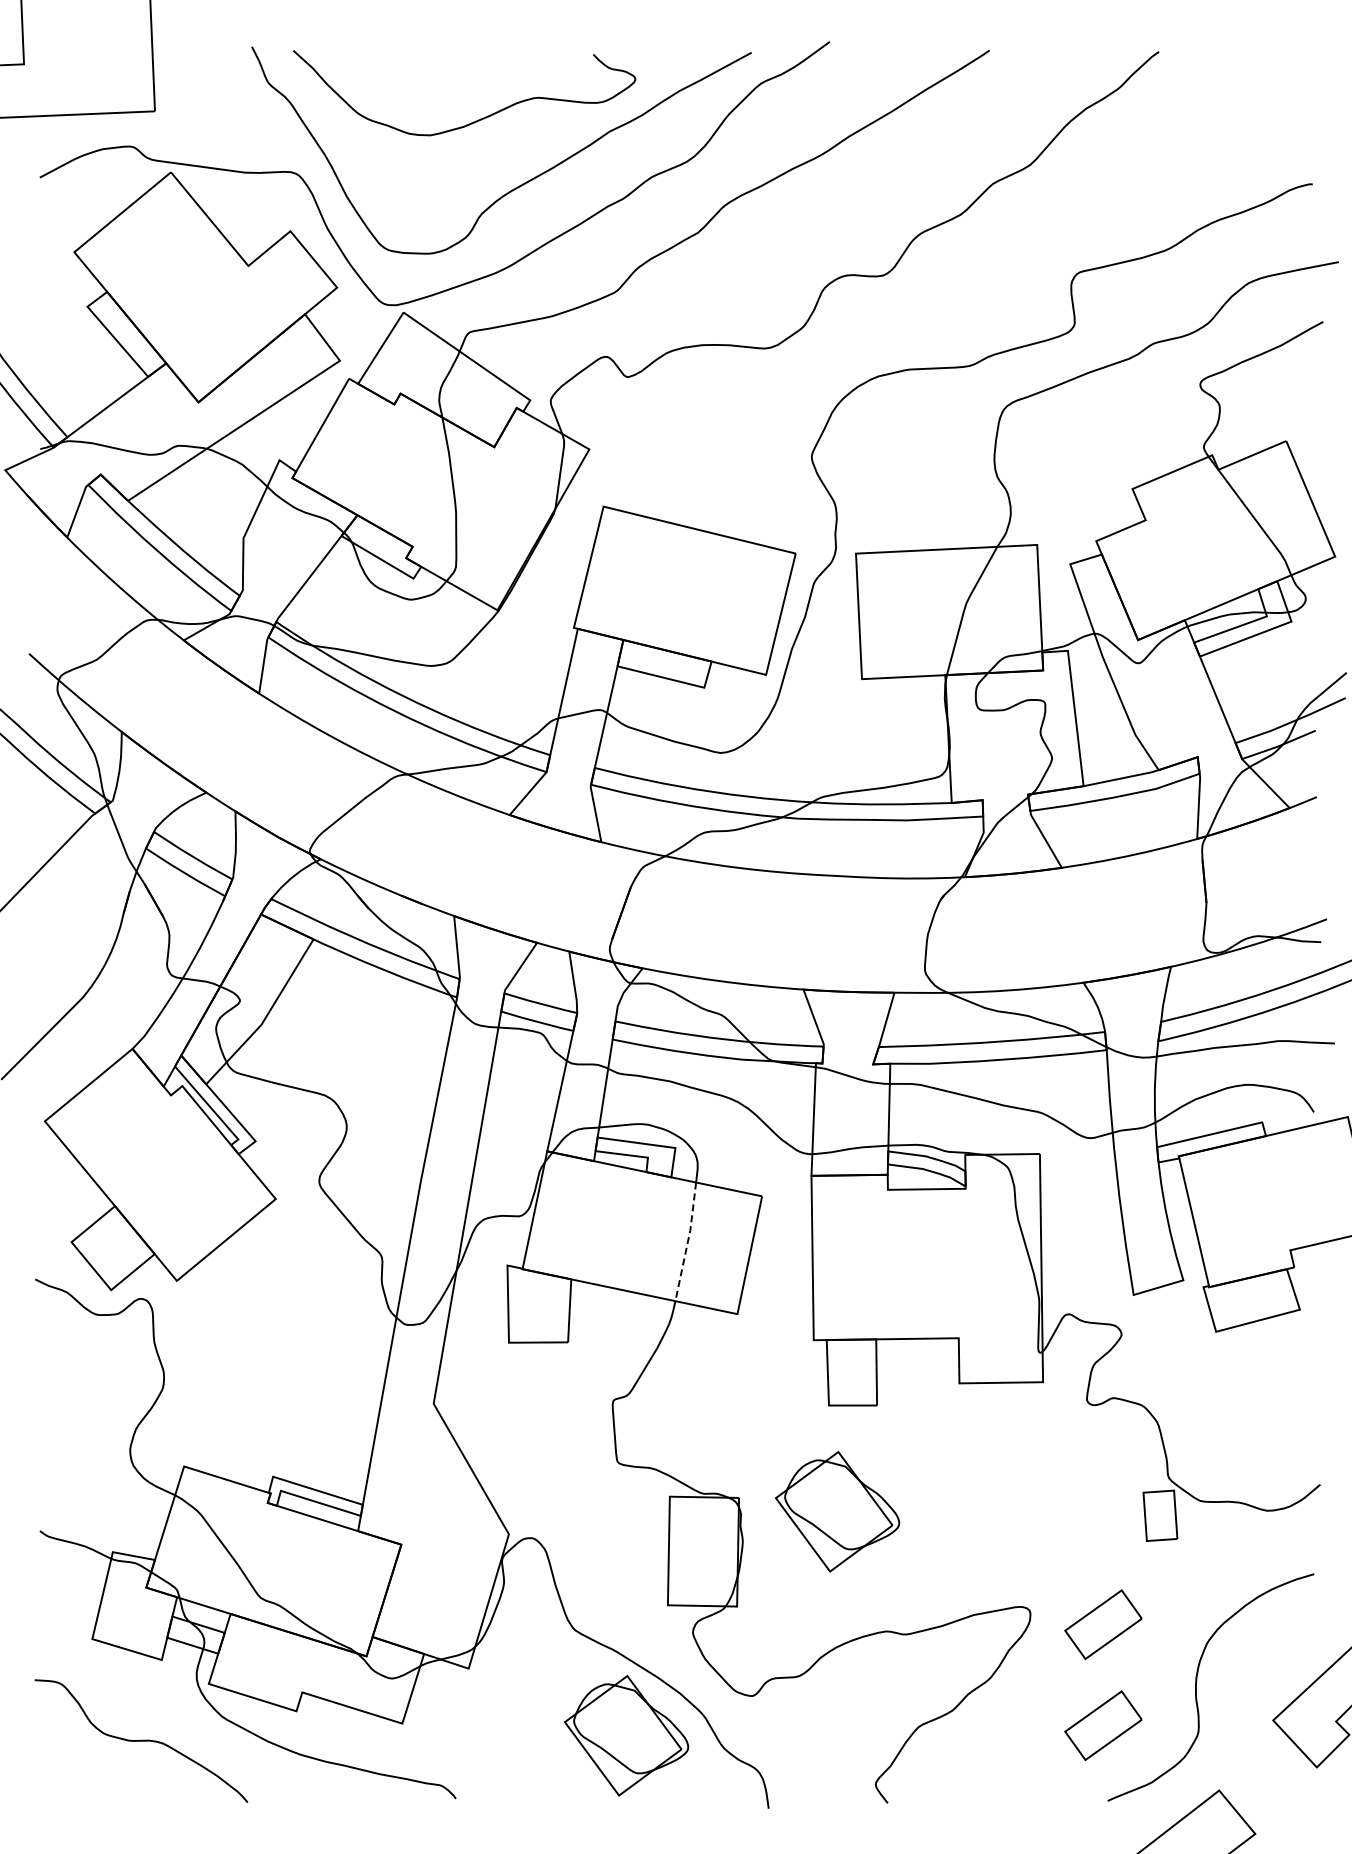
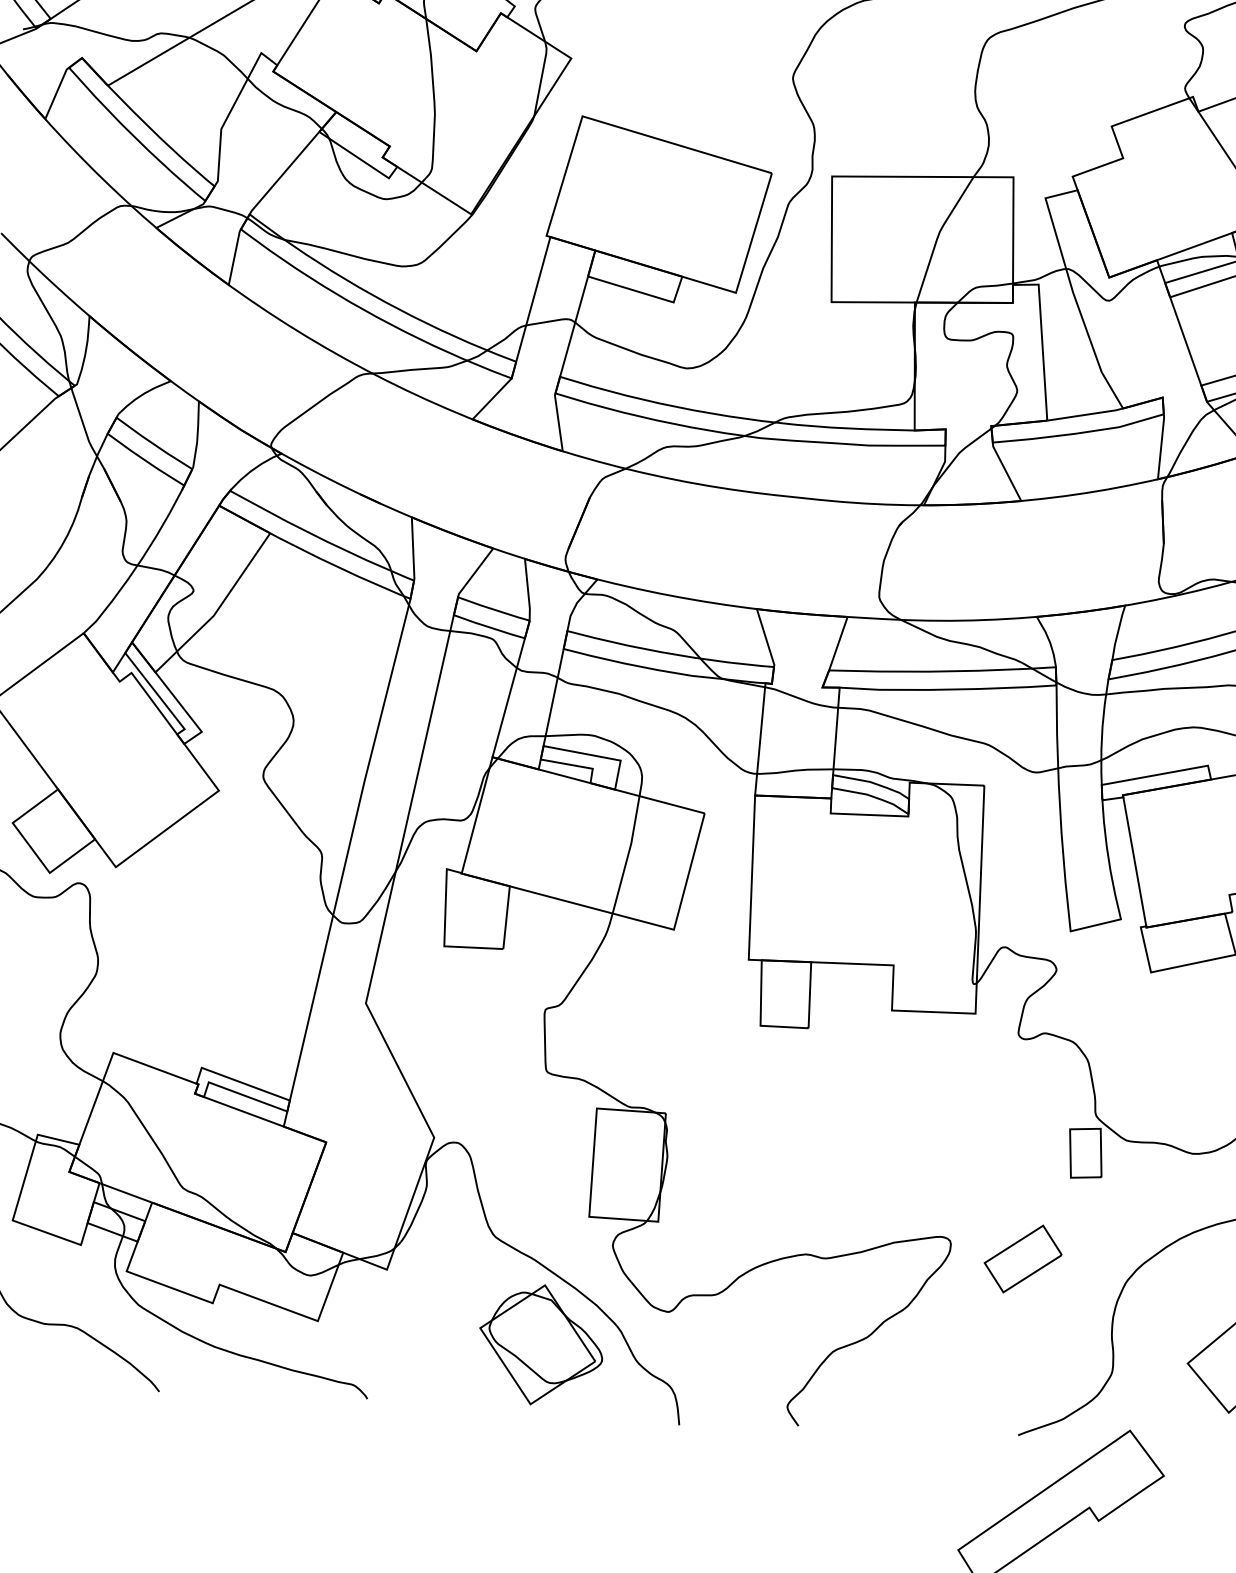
line: (687, 1241) -> (627, 854), dashed -> solid
part: (837, 1511) -> (763, 1132), removed
part: (1103, 1725) -> (1017, 1359), removed

